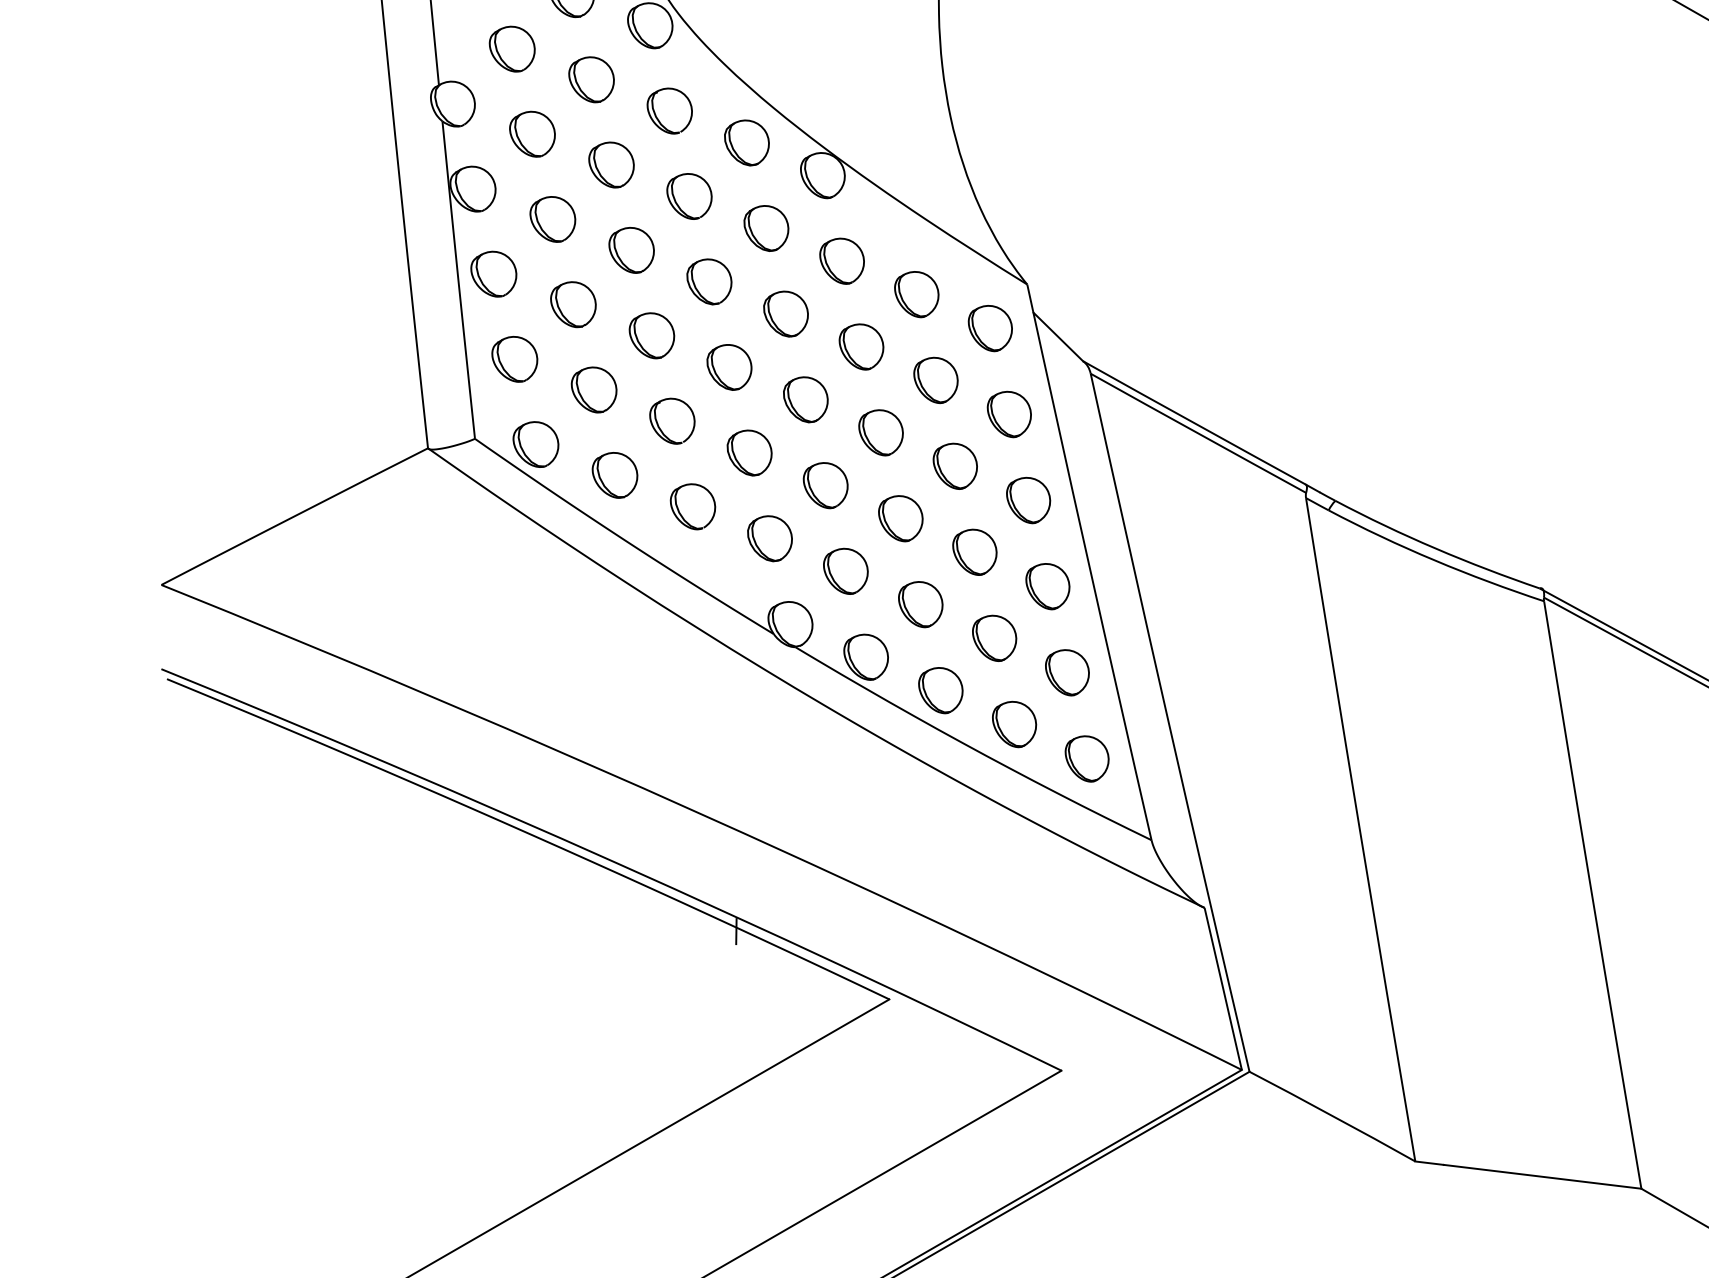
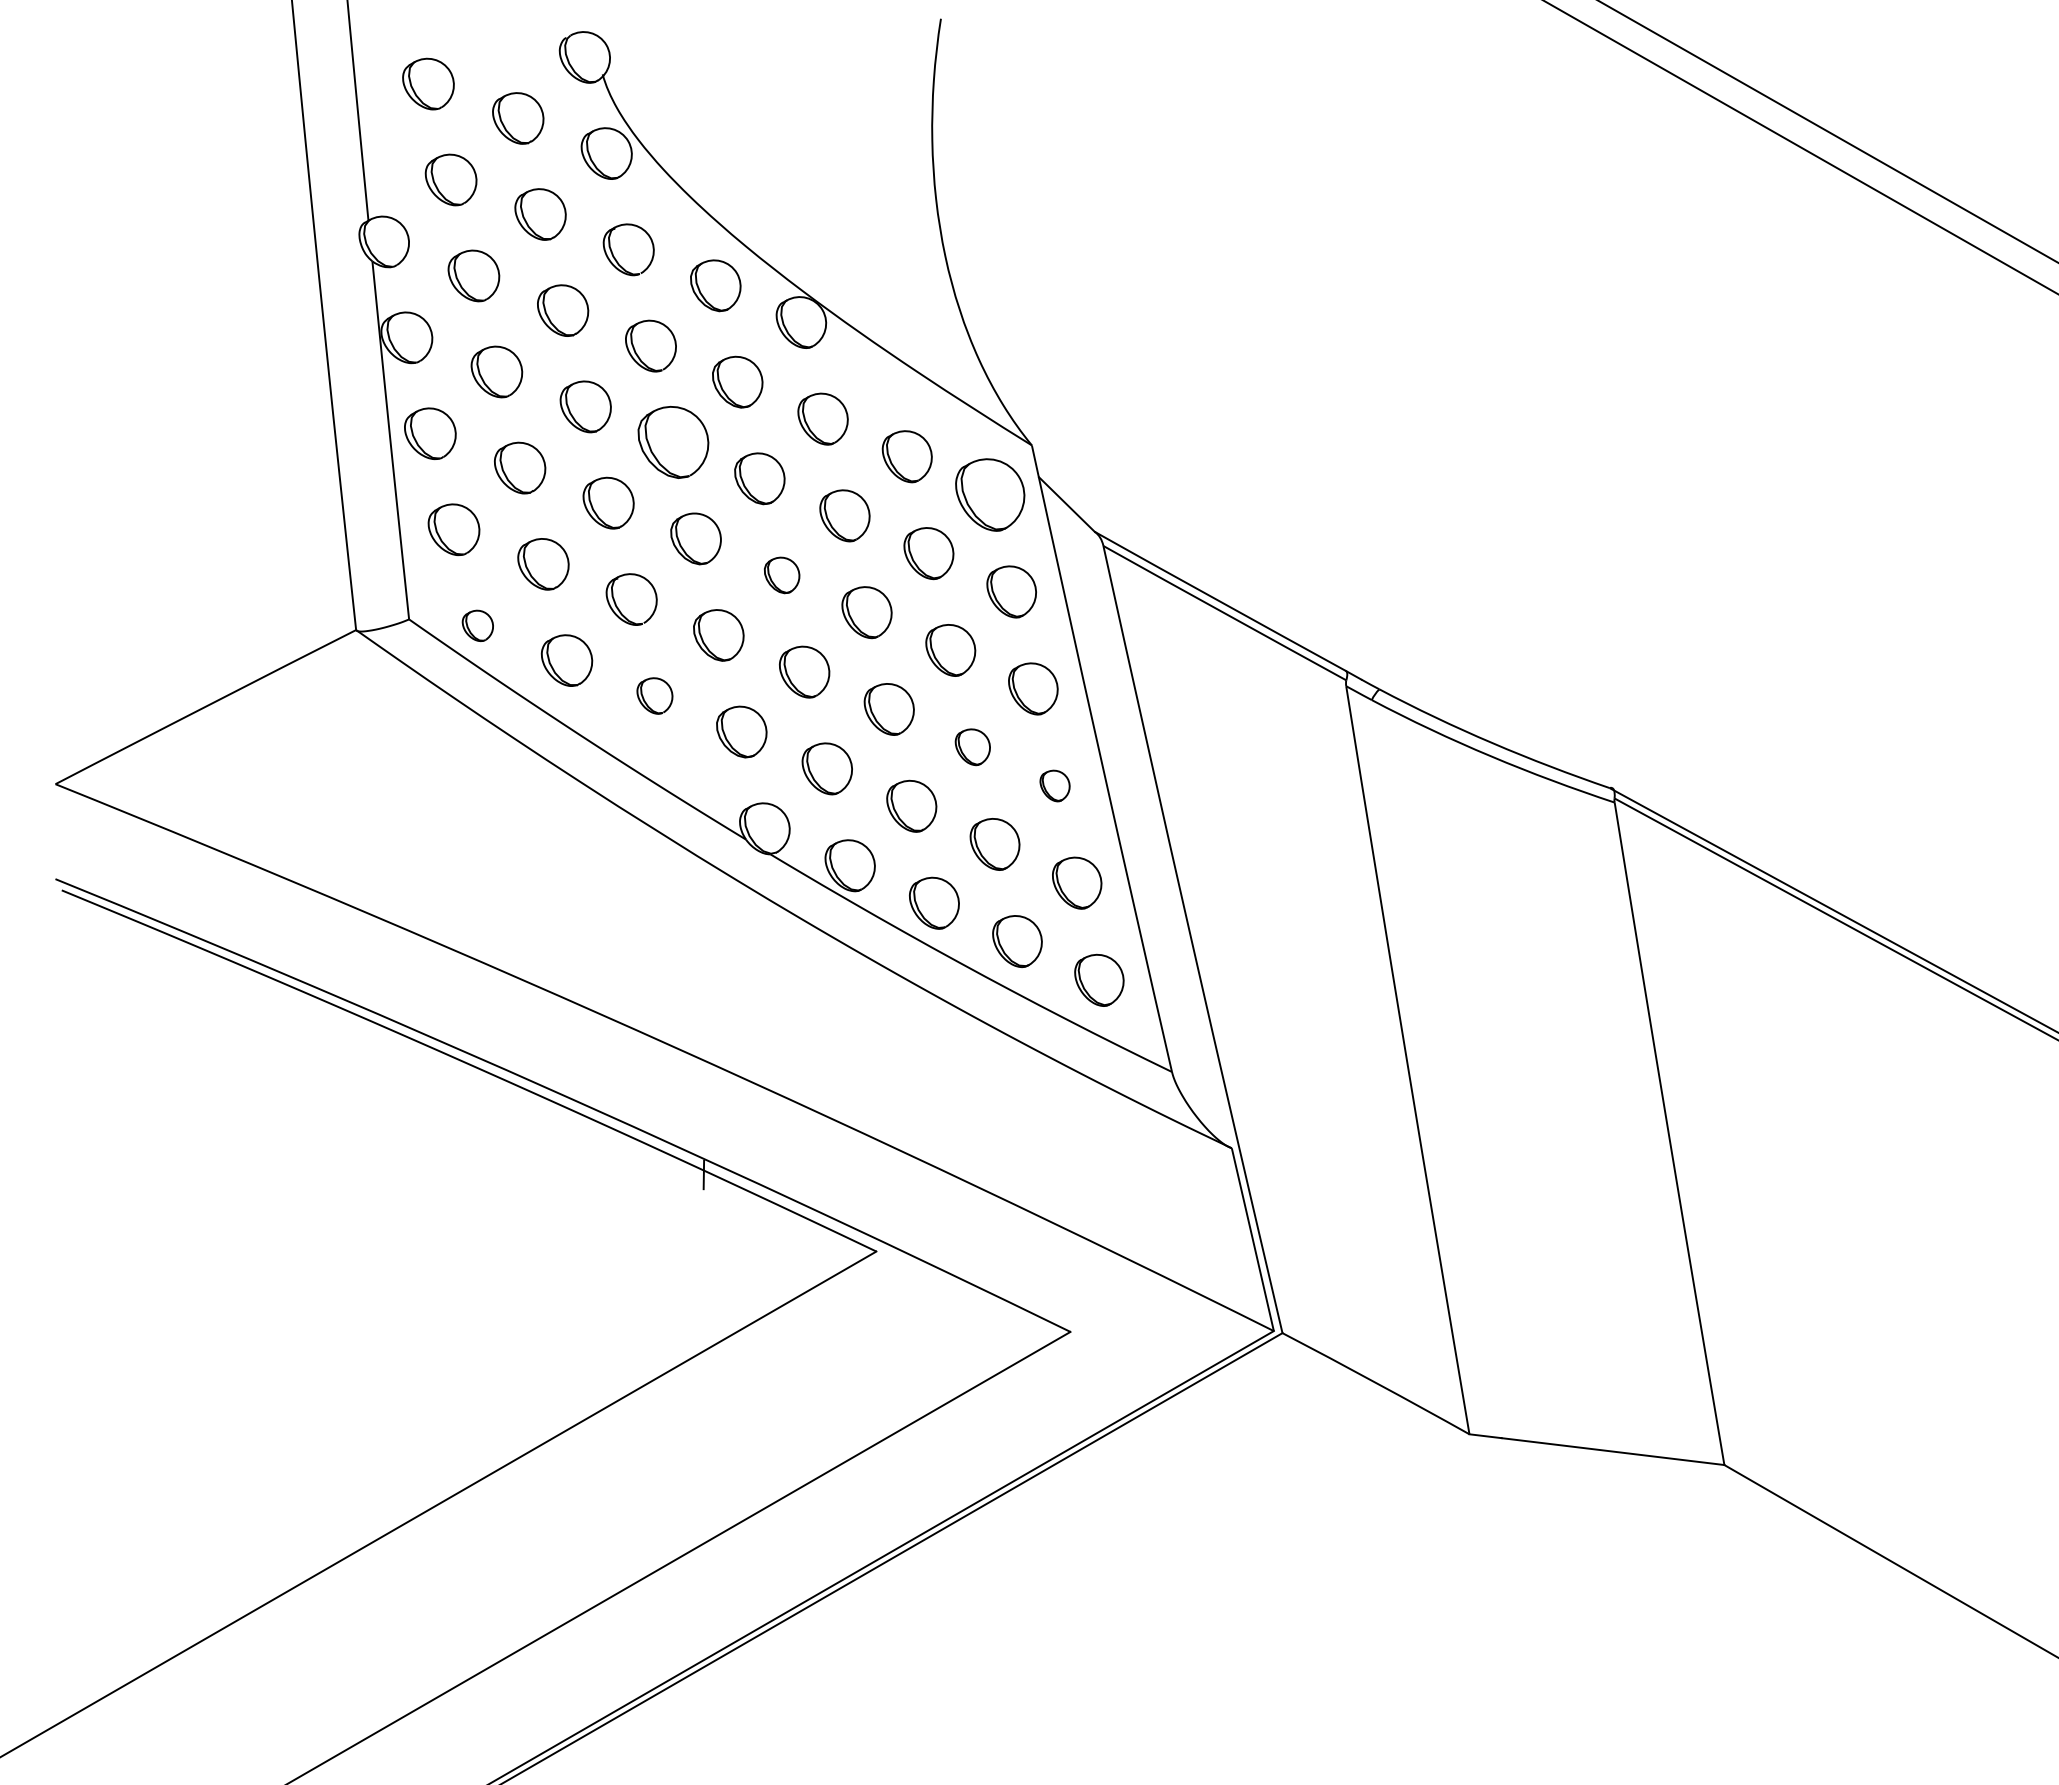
part: (709, 281) -> (673, 442), size x1.4
part: (990, 328) -> (990, 494), size x1.4
part: (805, 399) -> (781, 575), size x0.7
part: (535, 444) -> (477, 625), size x0.6
part: (692, 506) -> (654, 695), size x0.7
part: (974, 551) -> (972, 746), size x0.7
part: (1047, 586) -> (1054, 785), size x0.6

